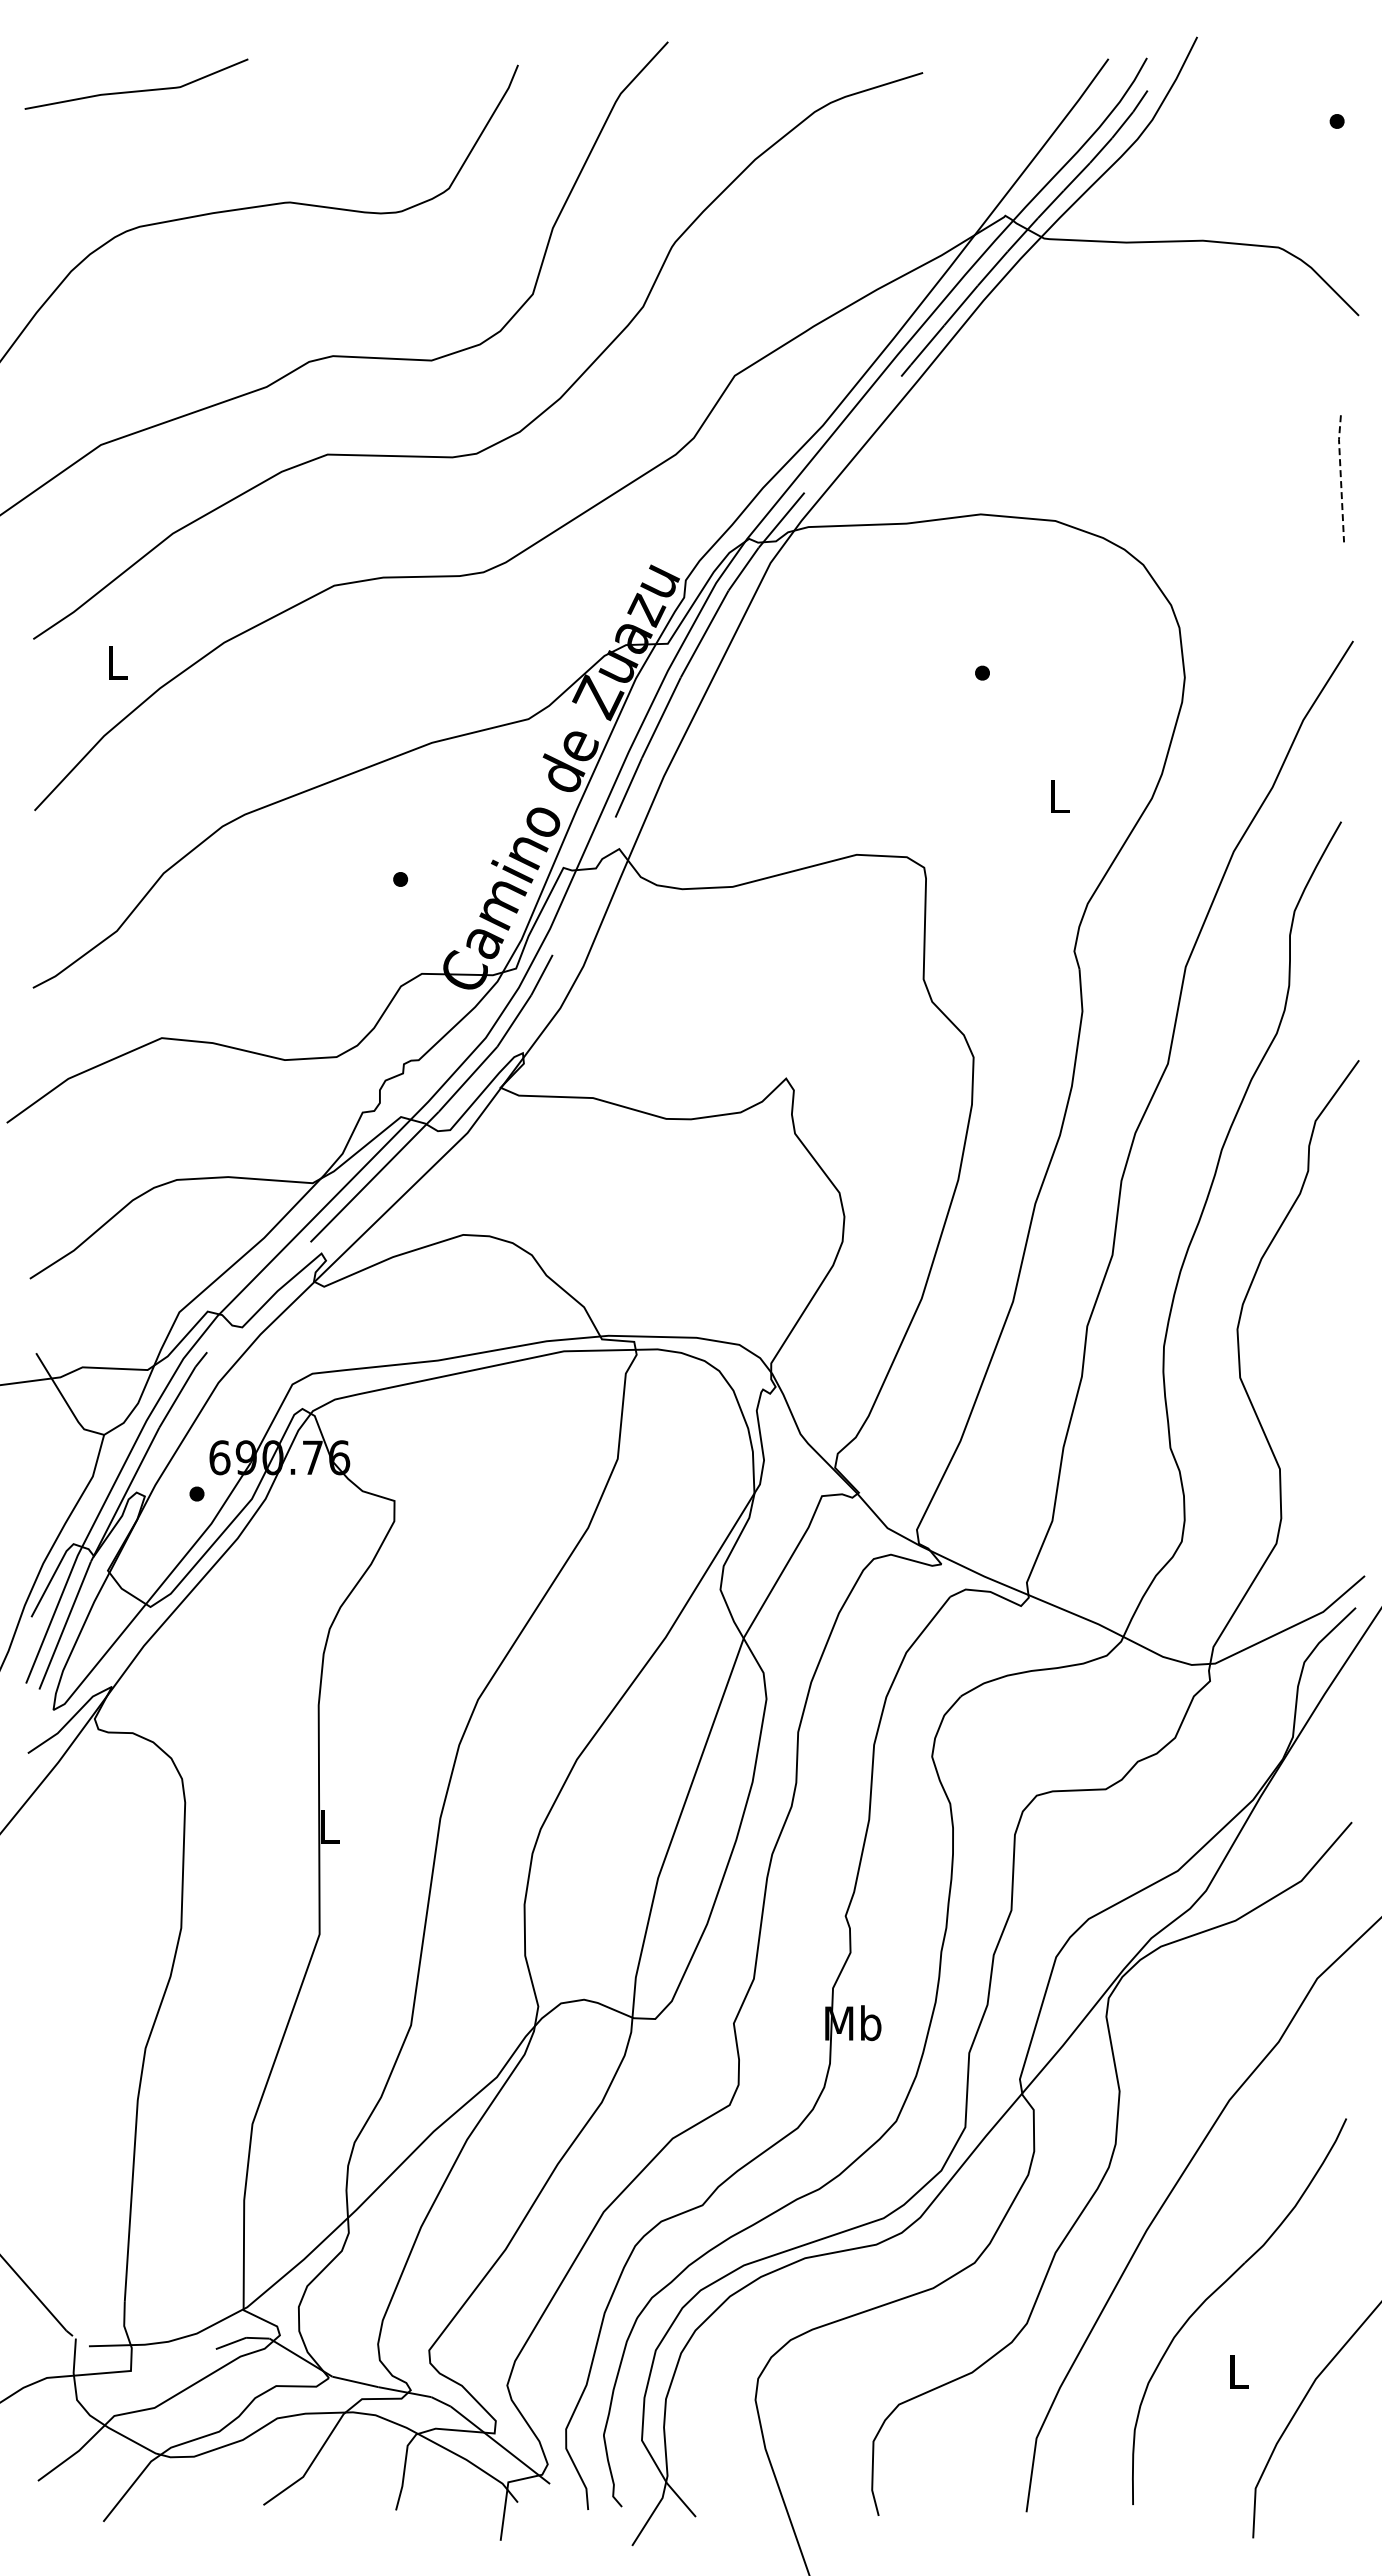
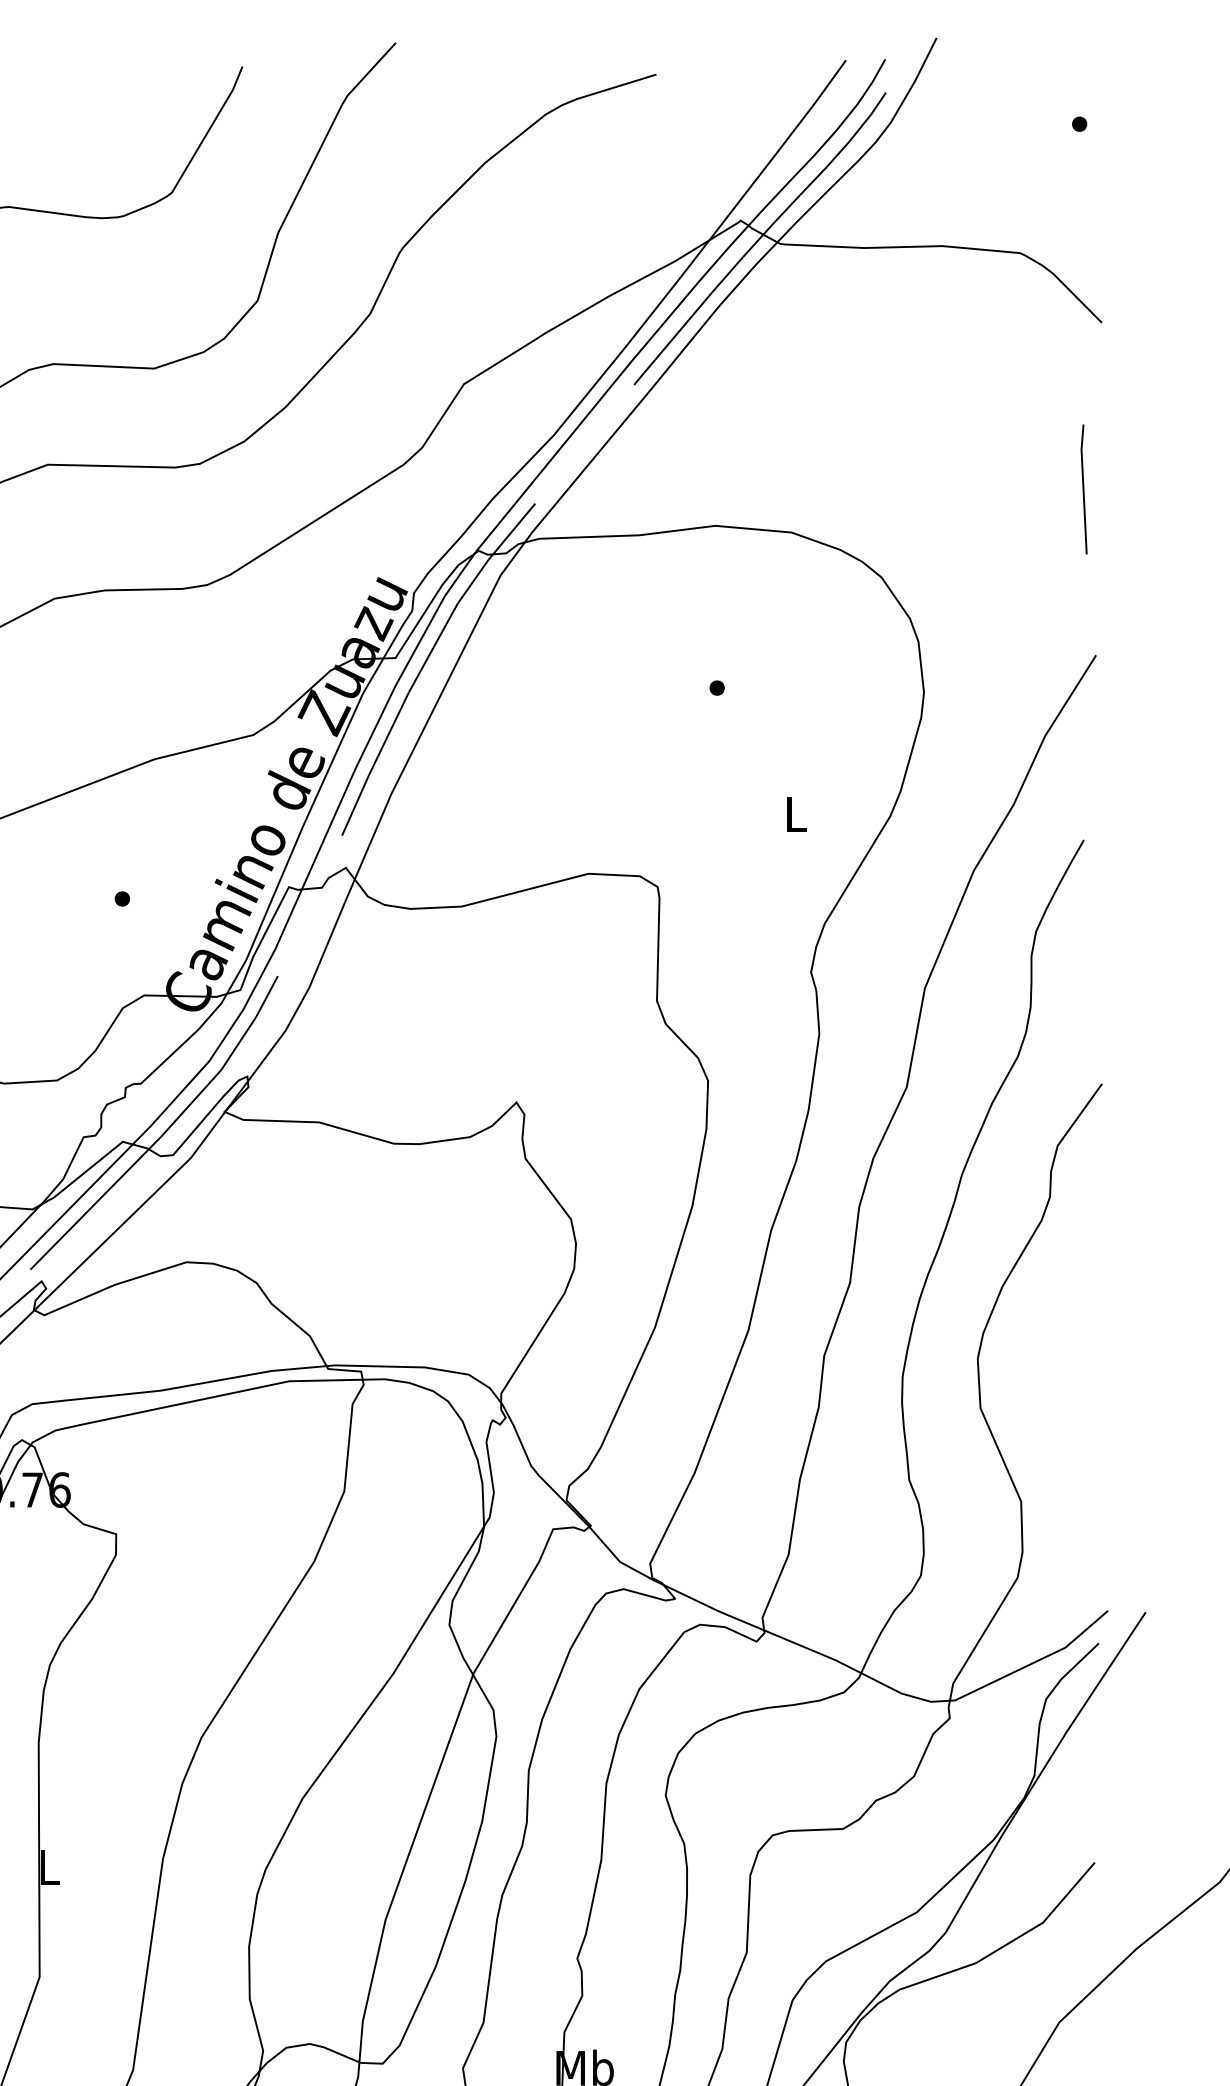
line: (1340, 478) -> (1083, 489), dashed -> solid

